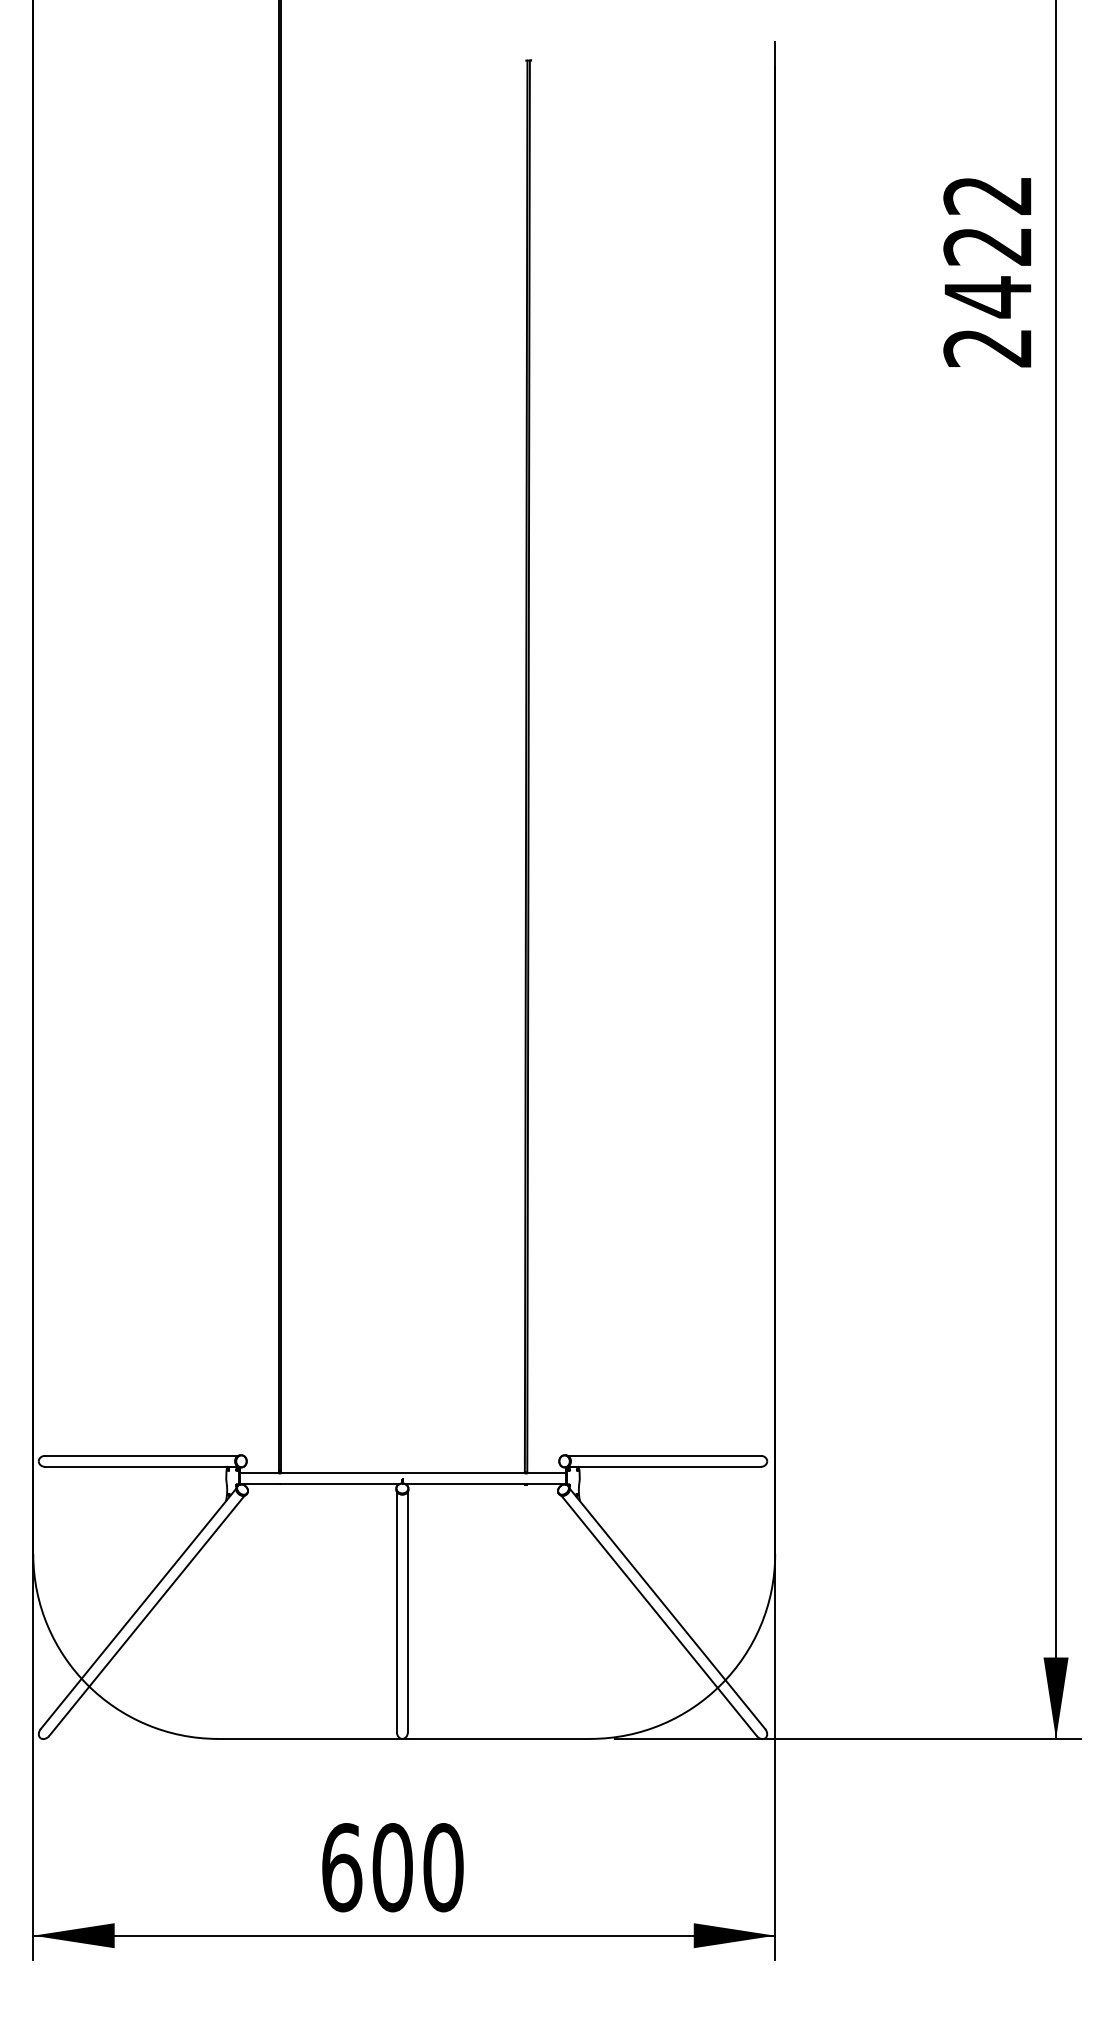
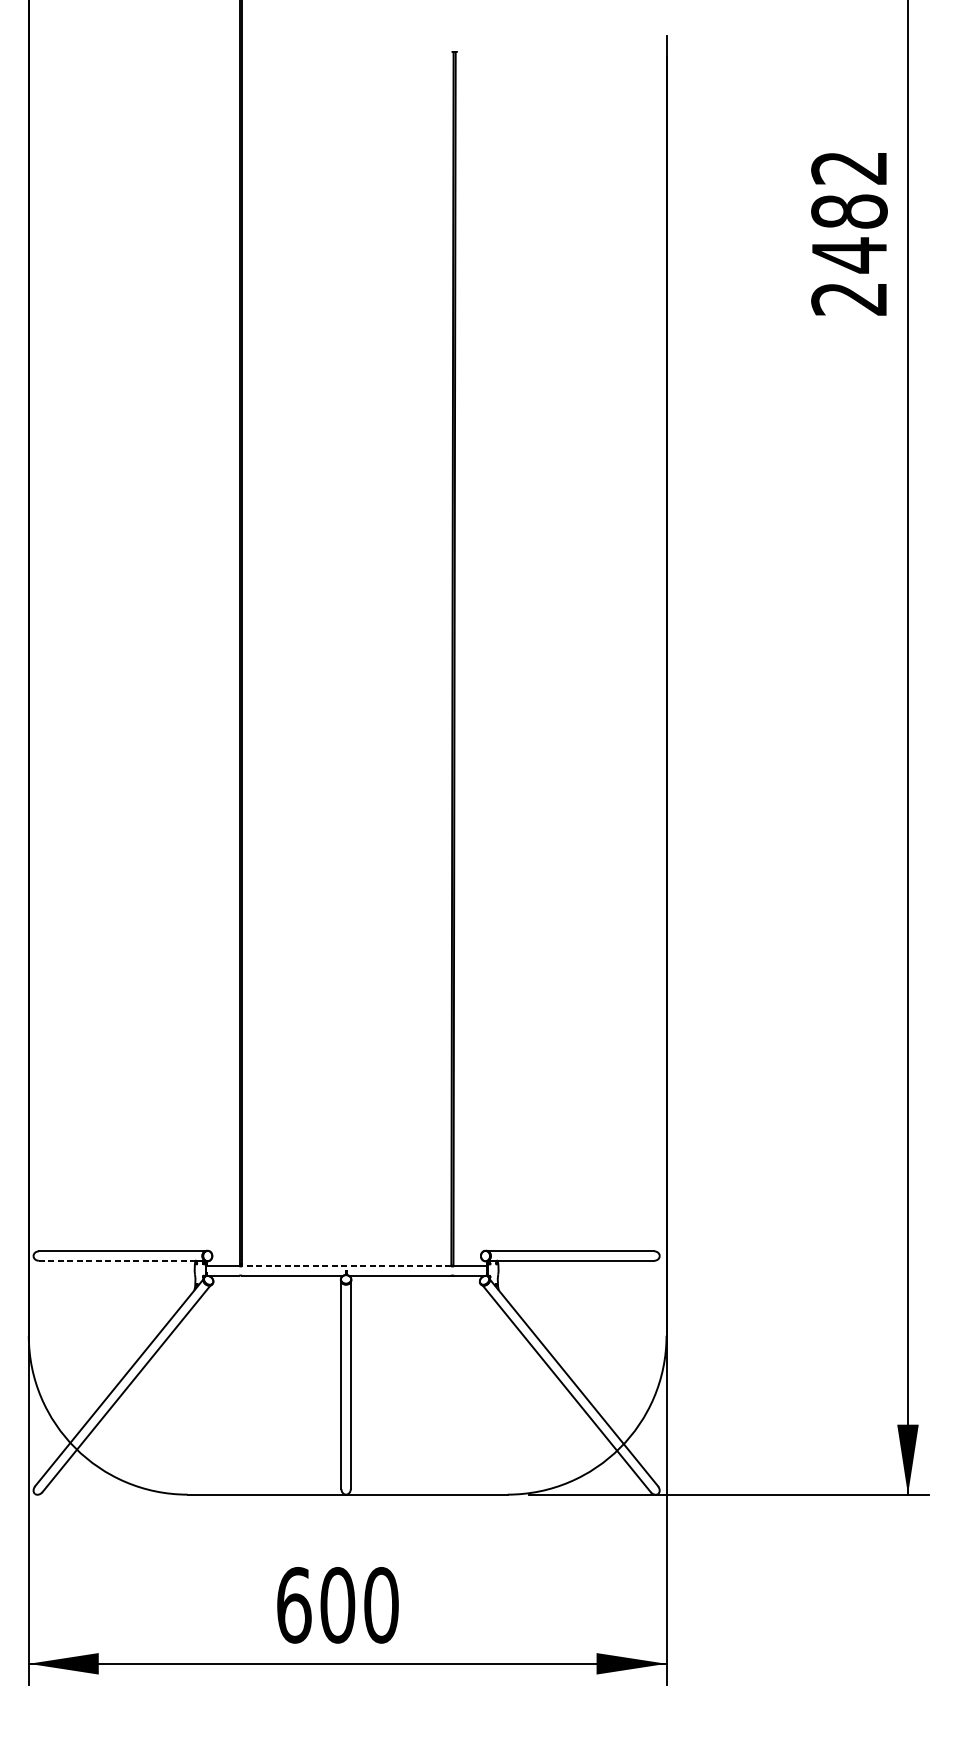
text: (987, 246) -> (849, 211), 2422 -> 2482
line: (136, 1466) -> (117, 1260), solid -> dashed
line: (403, 1473) -> (347, 1266), solid -> dashed

